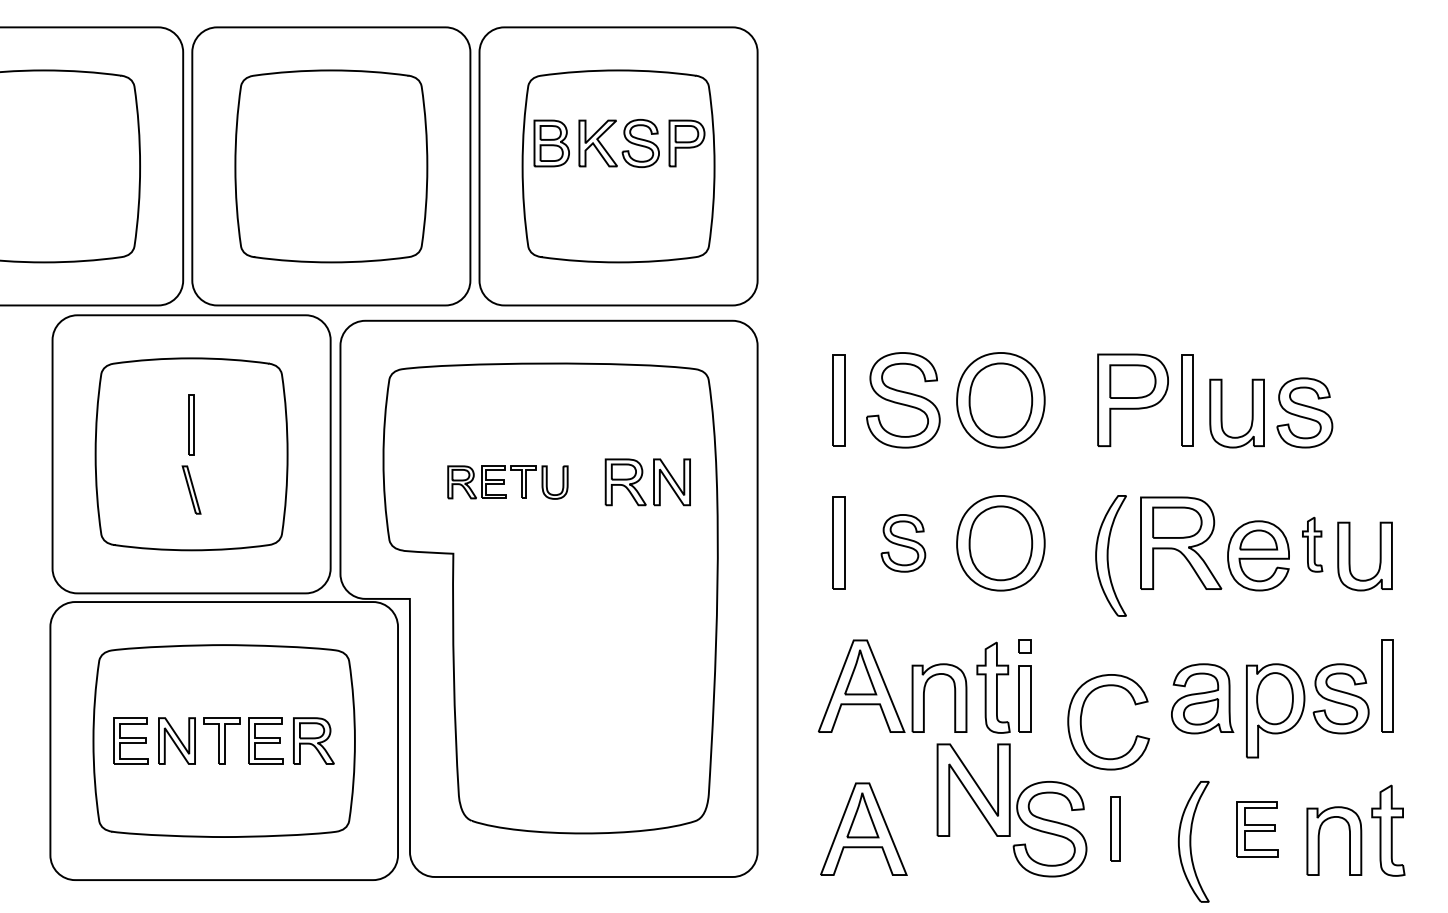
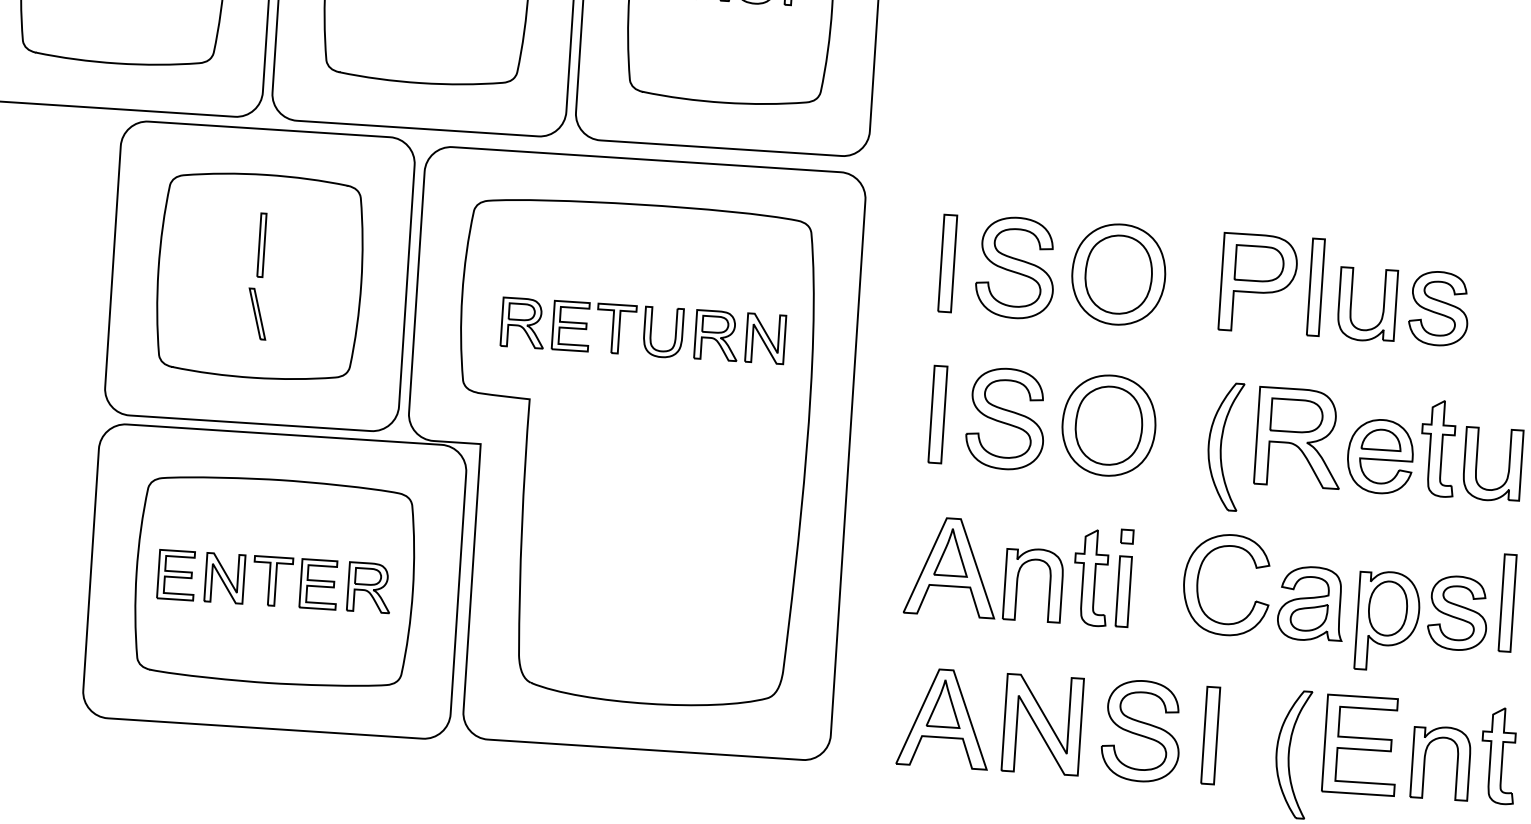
part: (507, 482) -> (591, 327), size x1.43
part: (903, 543) -> (1006, 419), size x1.67
part: (1312, 544) -> (1438, 448), size x1.67
part: (1082, 715) -> (1199, 576), moved
part: (973, 789) -> (1042, 724), moved
part: (1115, 828) -> (1210, 734), size x1.43
part: (1257, 828) -> (1360, 744), size x1.67

